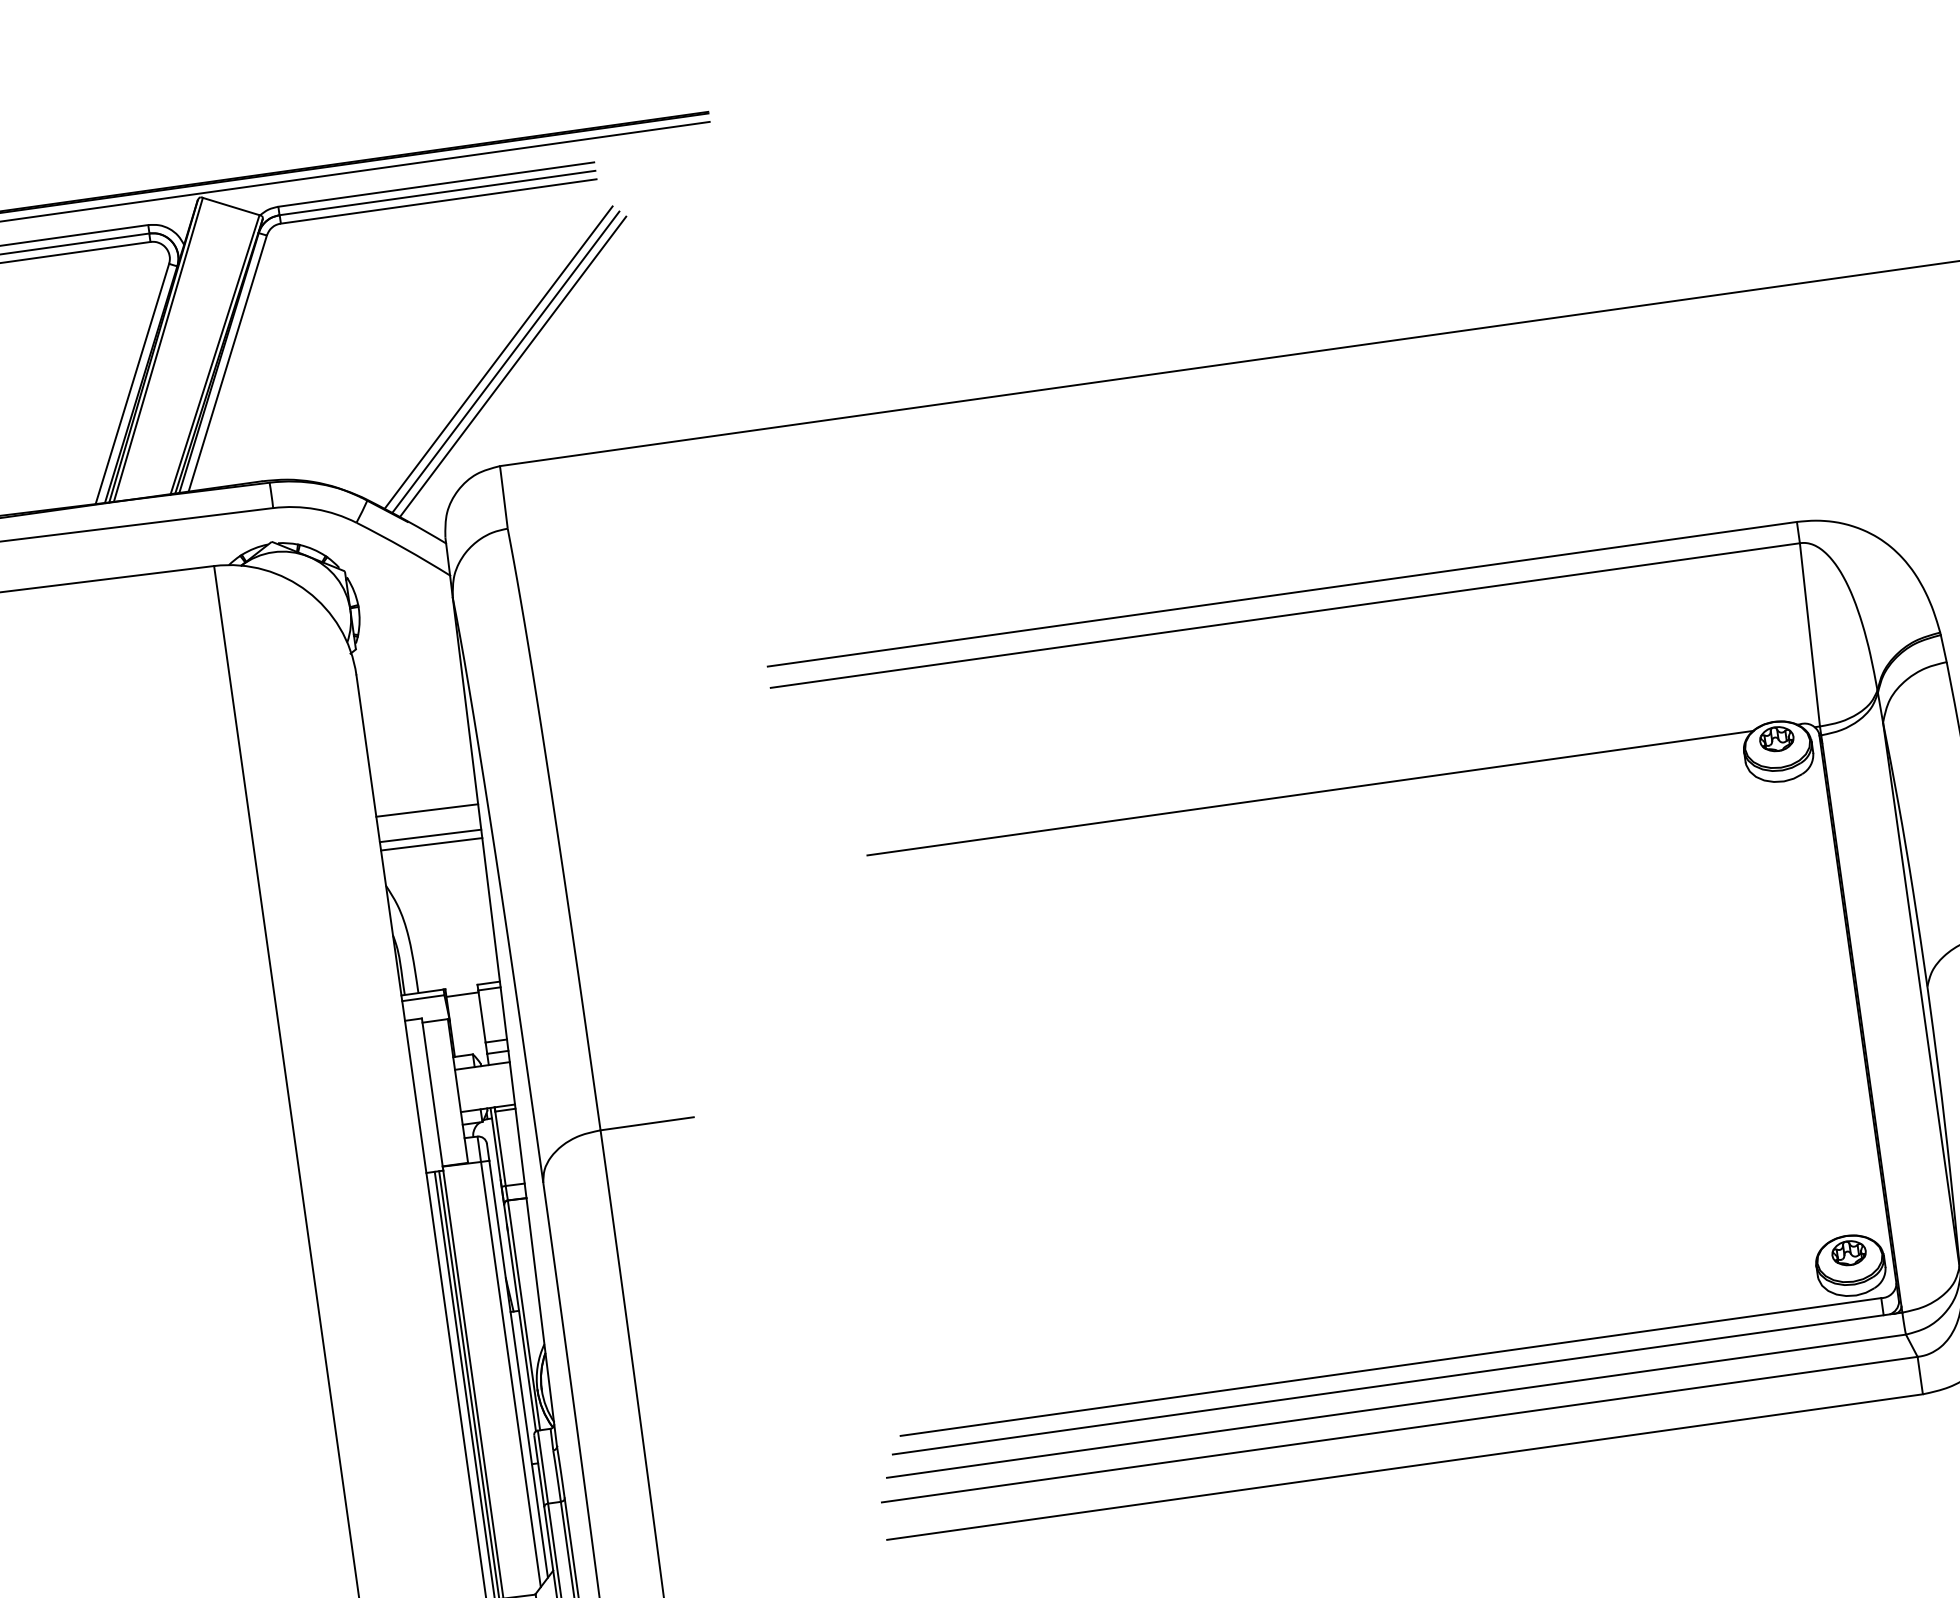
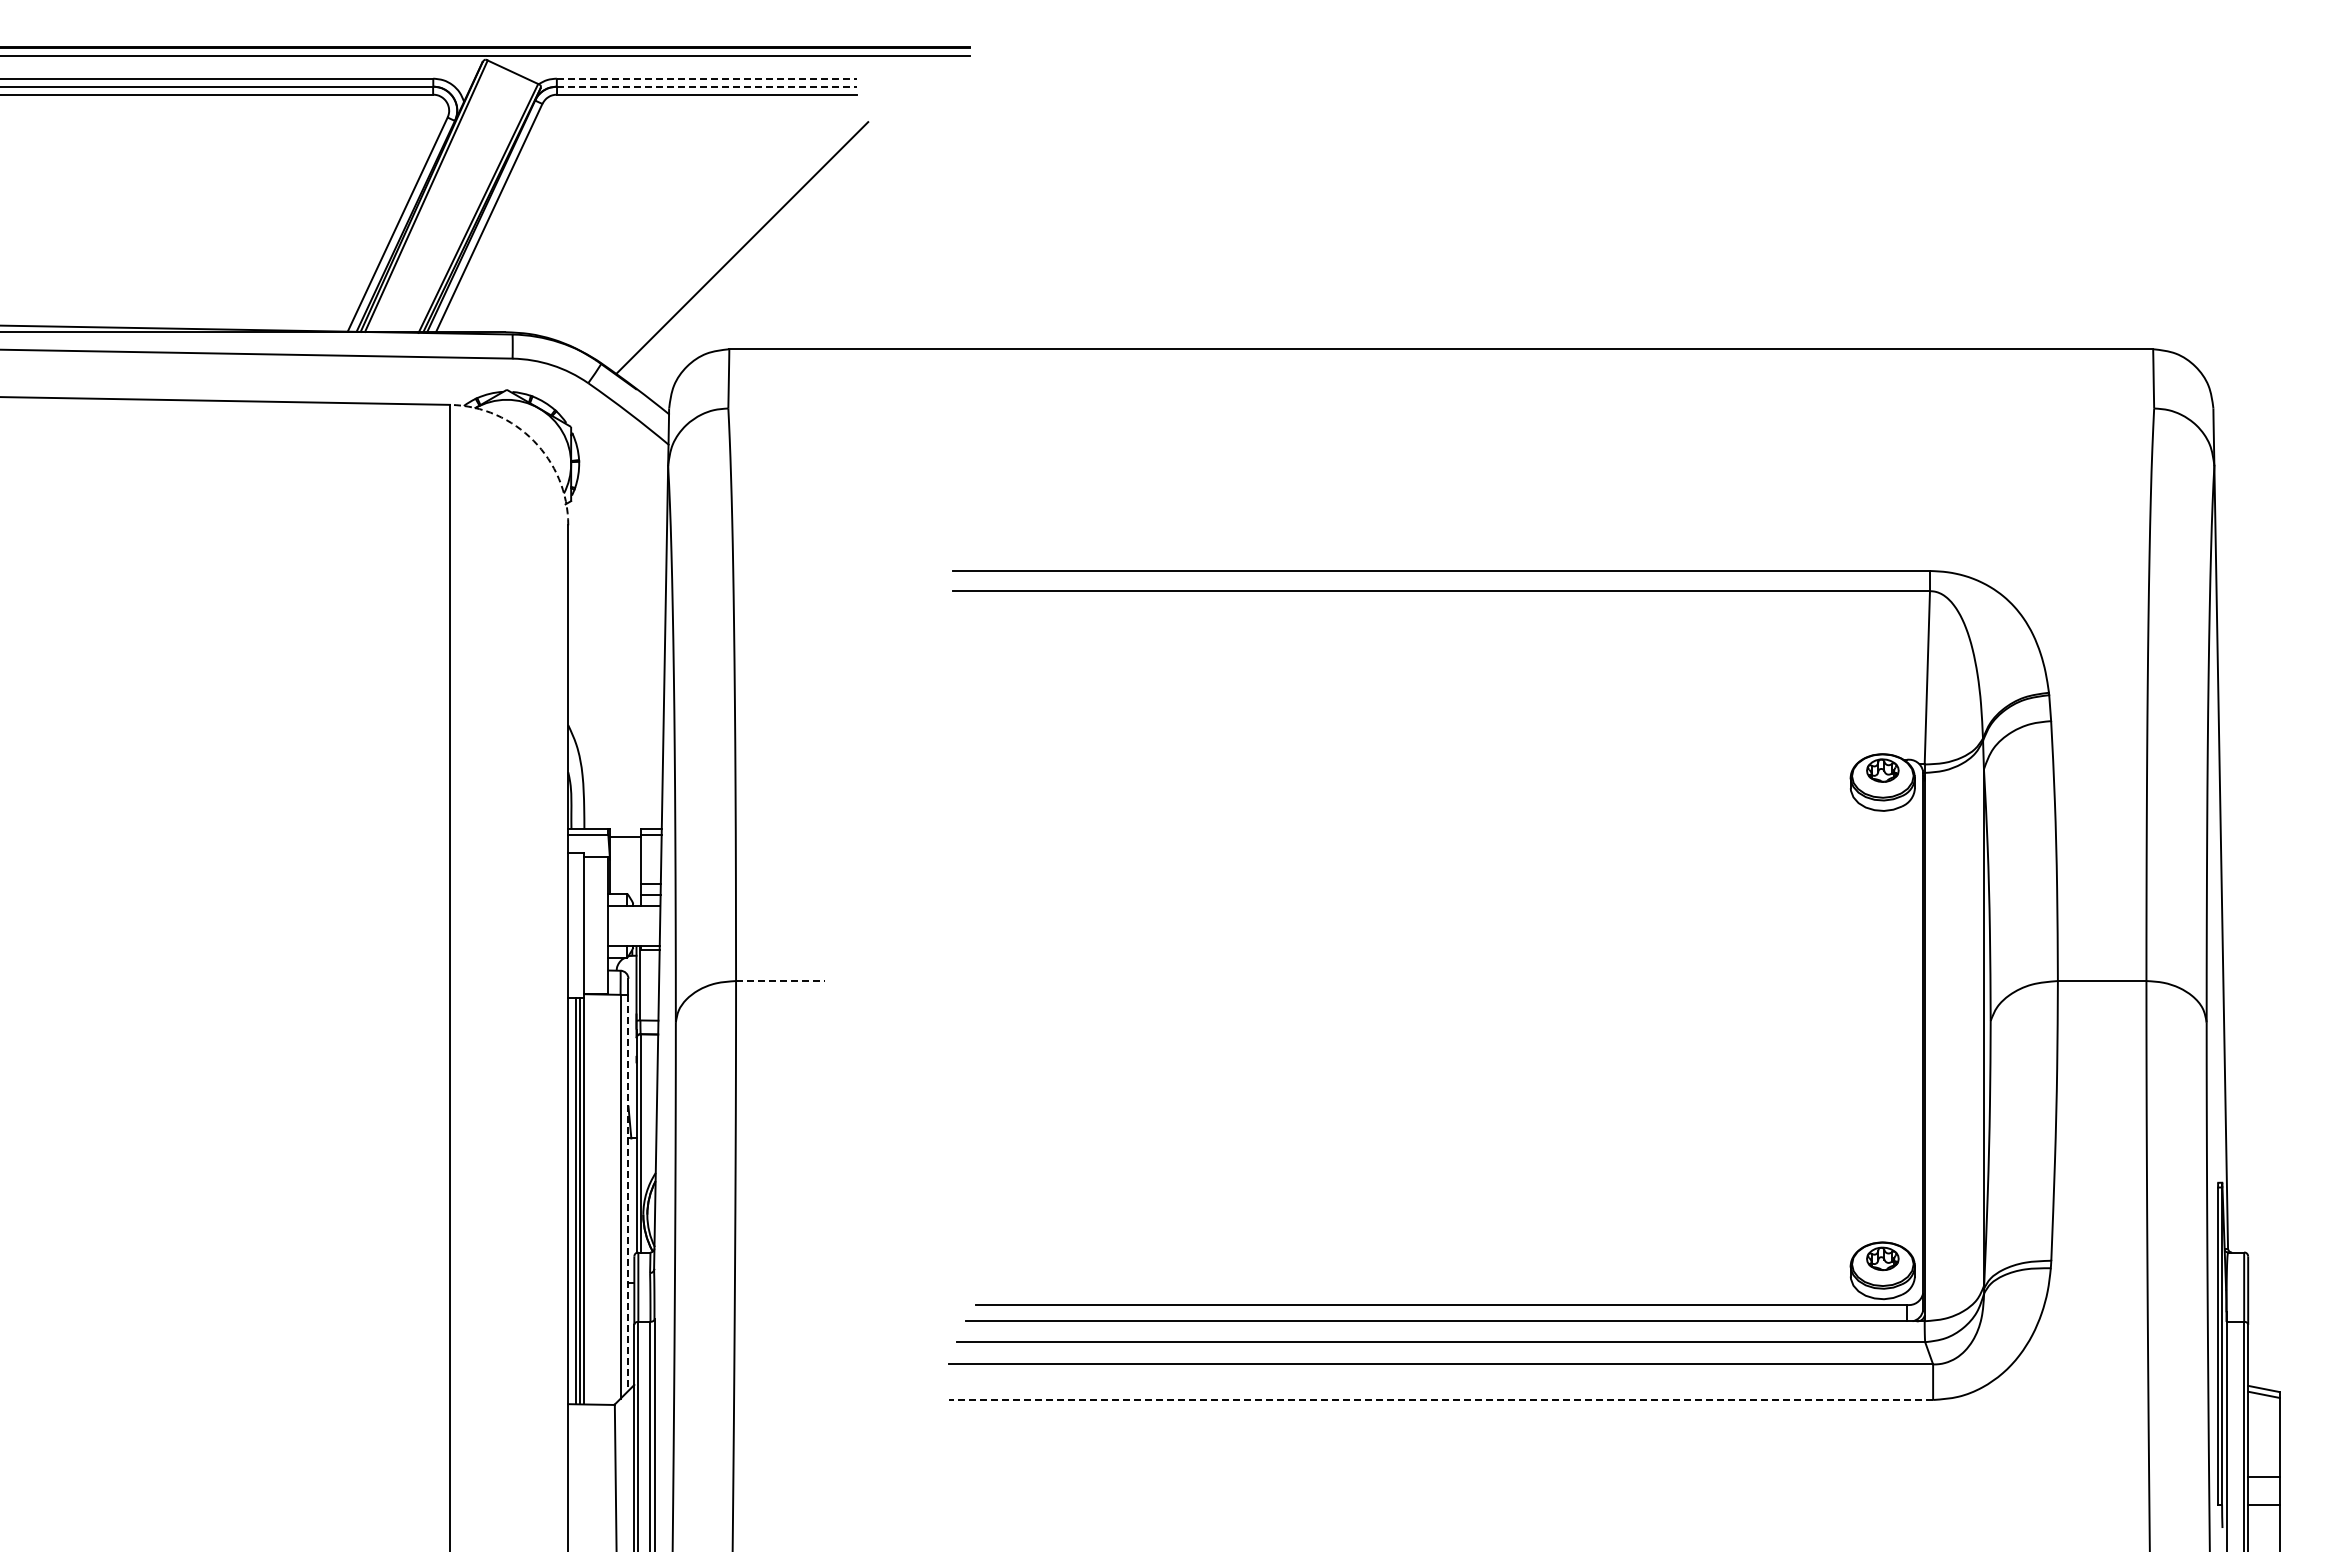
line: (435, 184) -> (706, 78), solid -> dashed
line: (437, 192) -> (706, 86), solid -> dashed
line: (504, 361) -> (747, 252), removed
line: (513, 366) -> (754, 258), removed
arc: (307, 591) -> (533, 440), solid -> dashed
line: (1310, 792) -> (1441, 759), removed
line: (427, 810) -> (616, 660), removed
line: (430, 835) -> (616, 684), removed
line: (431, 844) -> (616, 692), removed
line: (647, 1124) -> (780, 981), solid -> dashed
line: (518, 1368) -> (628, 1192), solid -> dashed
line: (1405, 1467) -> (1441, 1400), solid -> dashed

